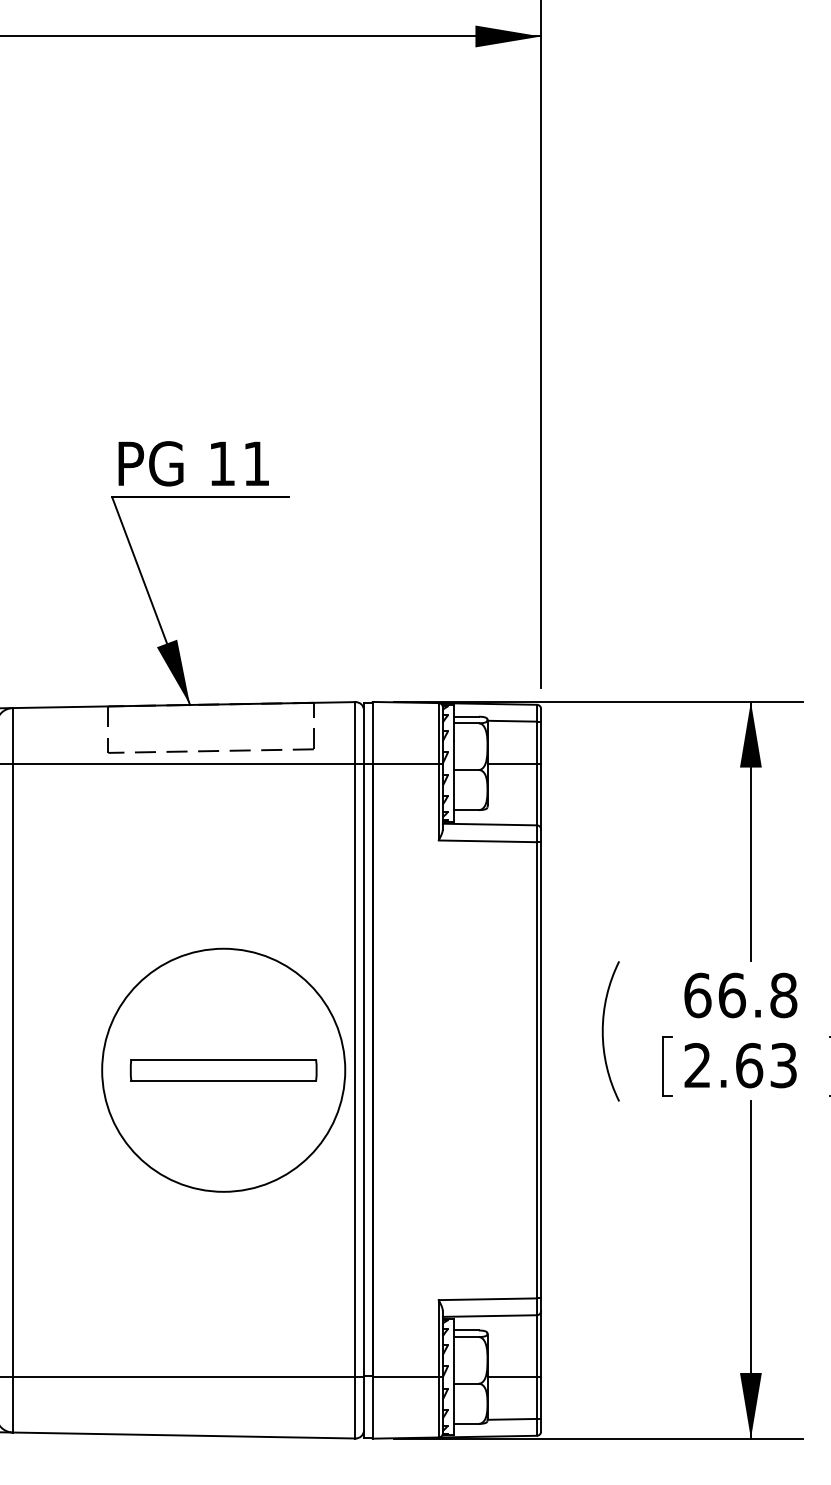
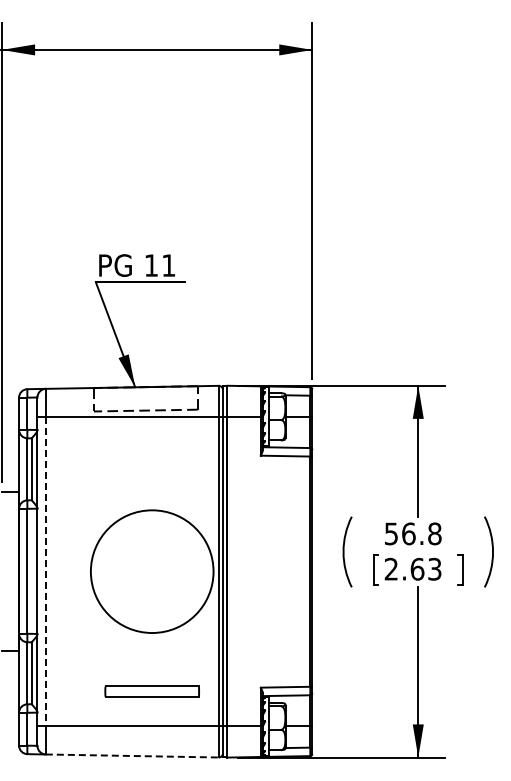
text: (697, 994) -> (391, 533), 66.8 -> 56.8
line: (12, 1069) -> (45, 571), solid -> dashed
part: (222, 1069) -> (151, 691), moved
line: (184, 1434) -> (132, 755), solid -> dashed

